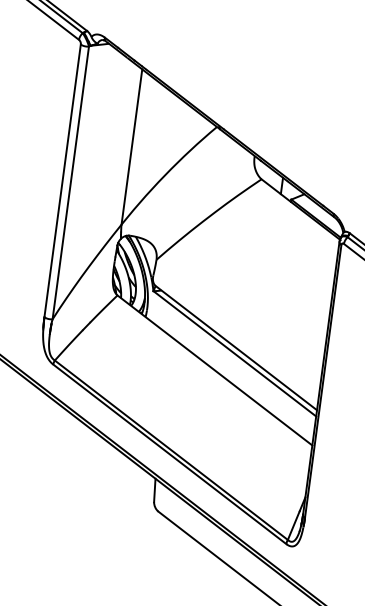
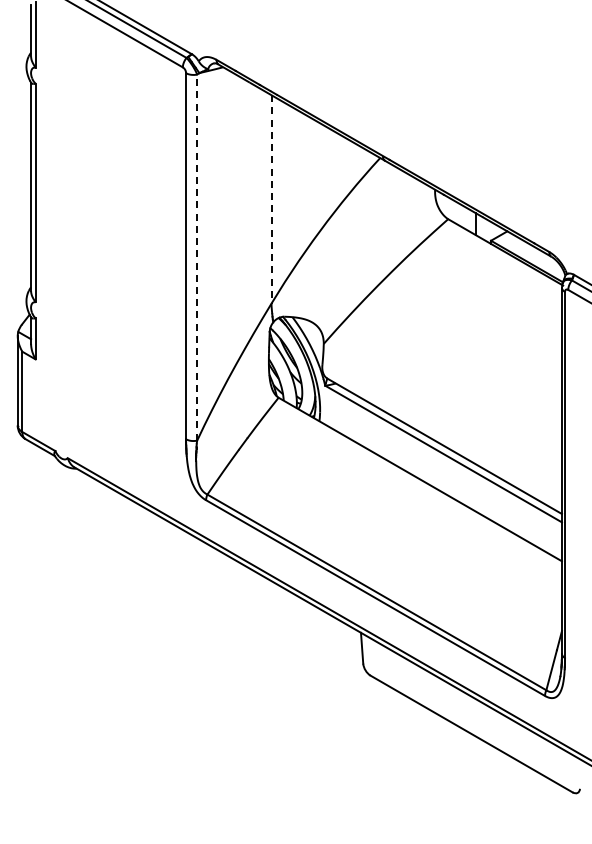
line: (131, 147) -> (271, 199), solid -> dashed
line: (71, 182) -> (197, 257), solid -> dashed

